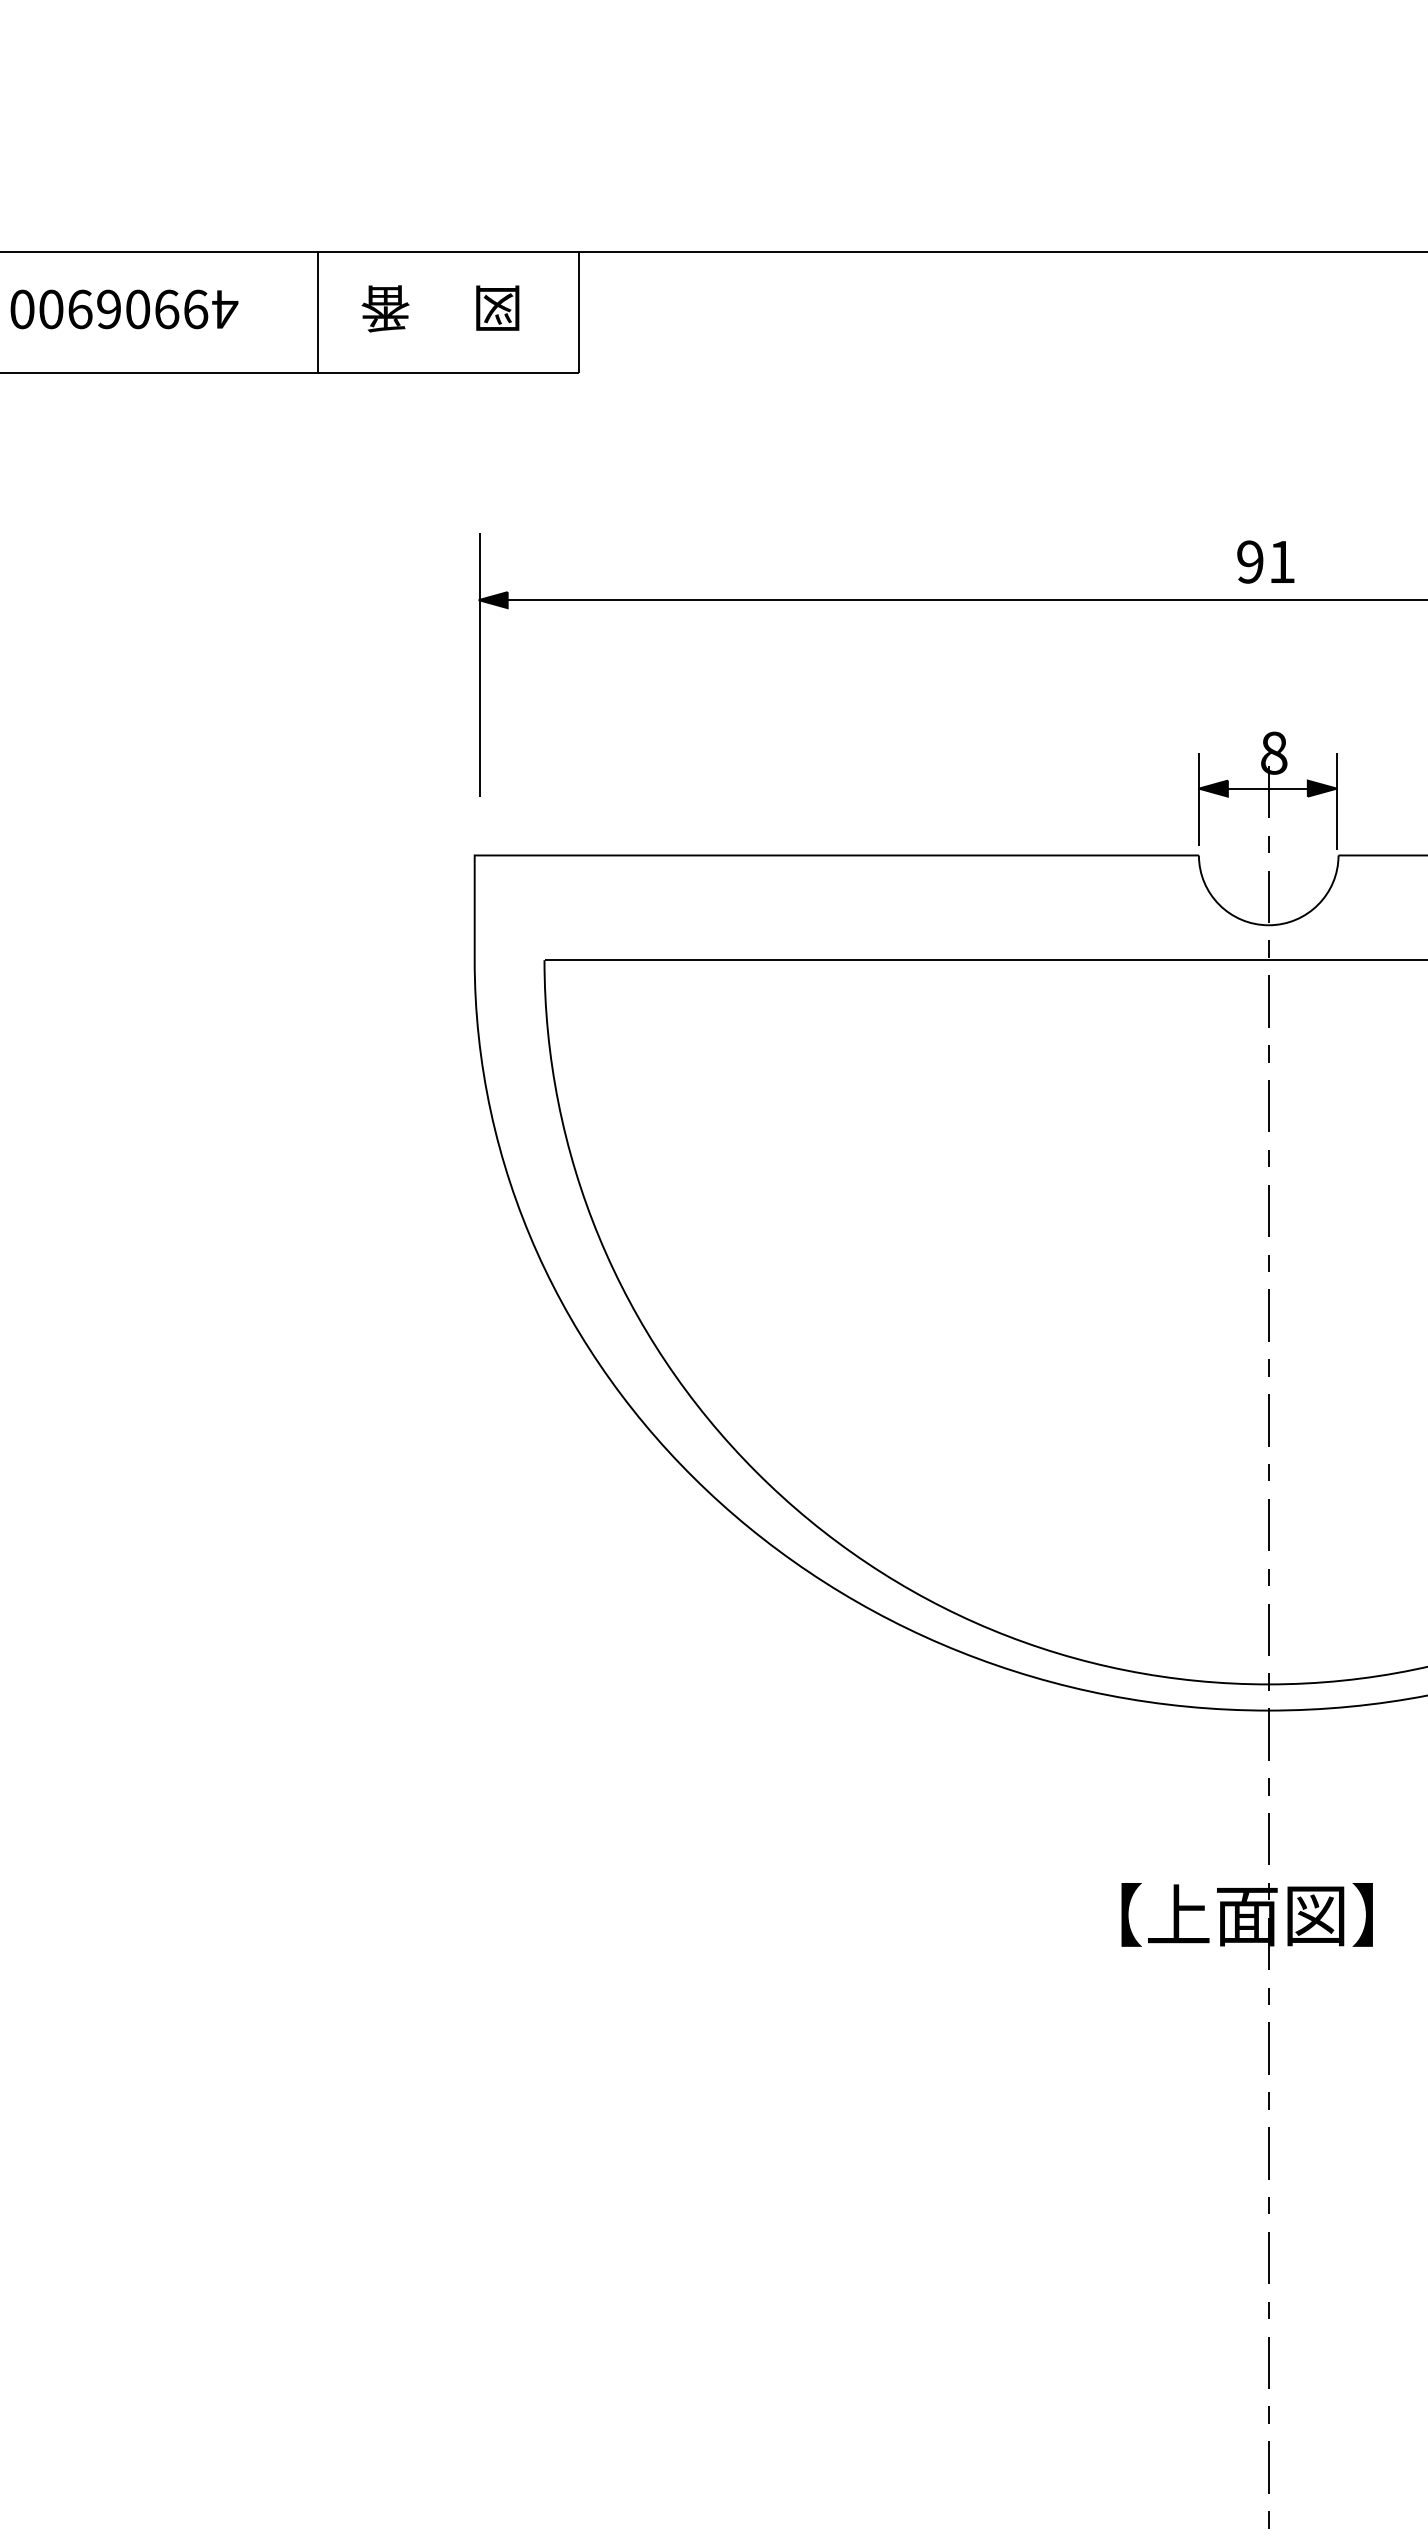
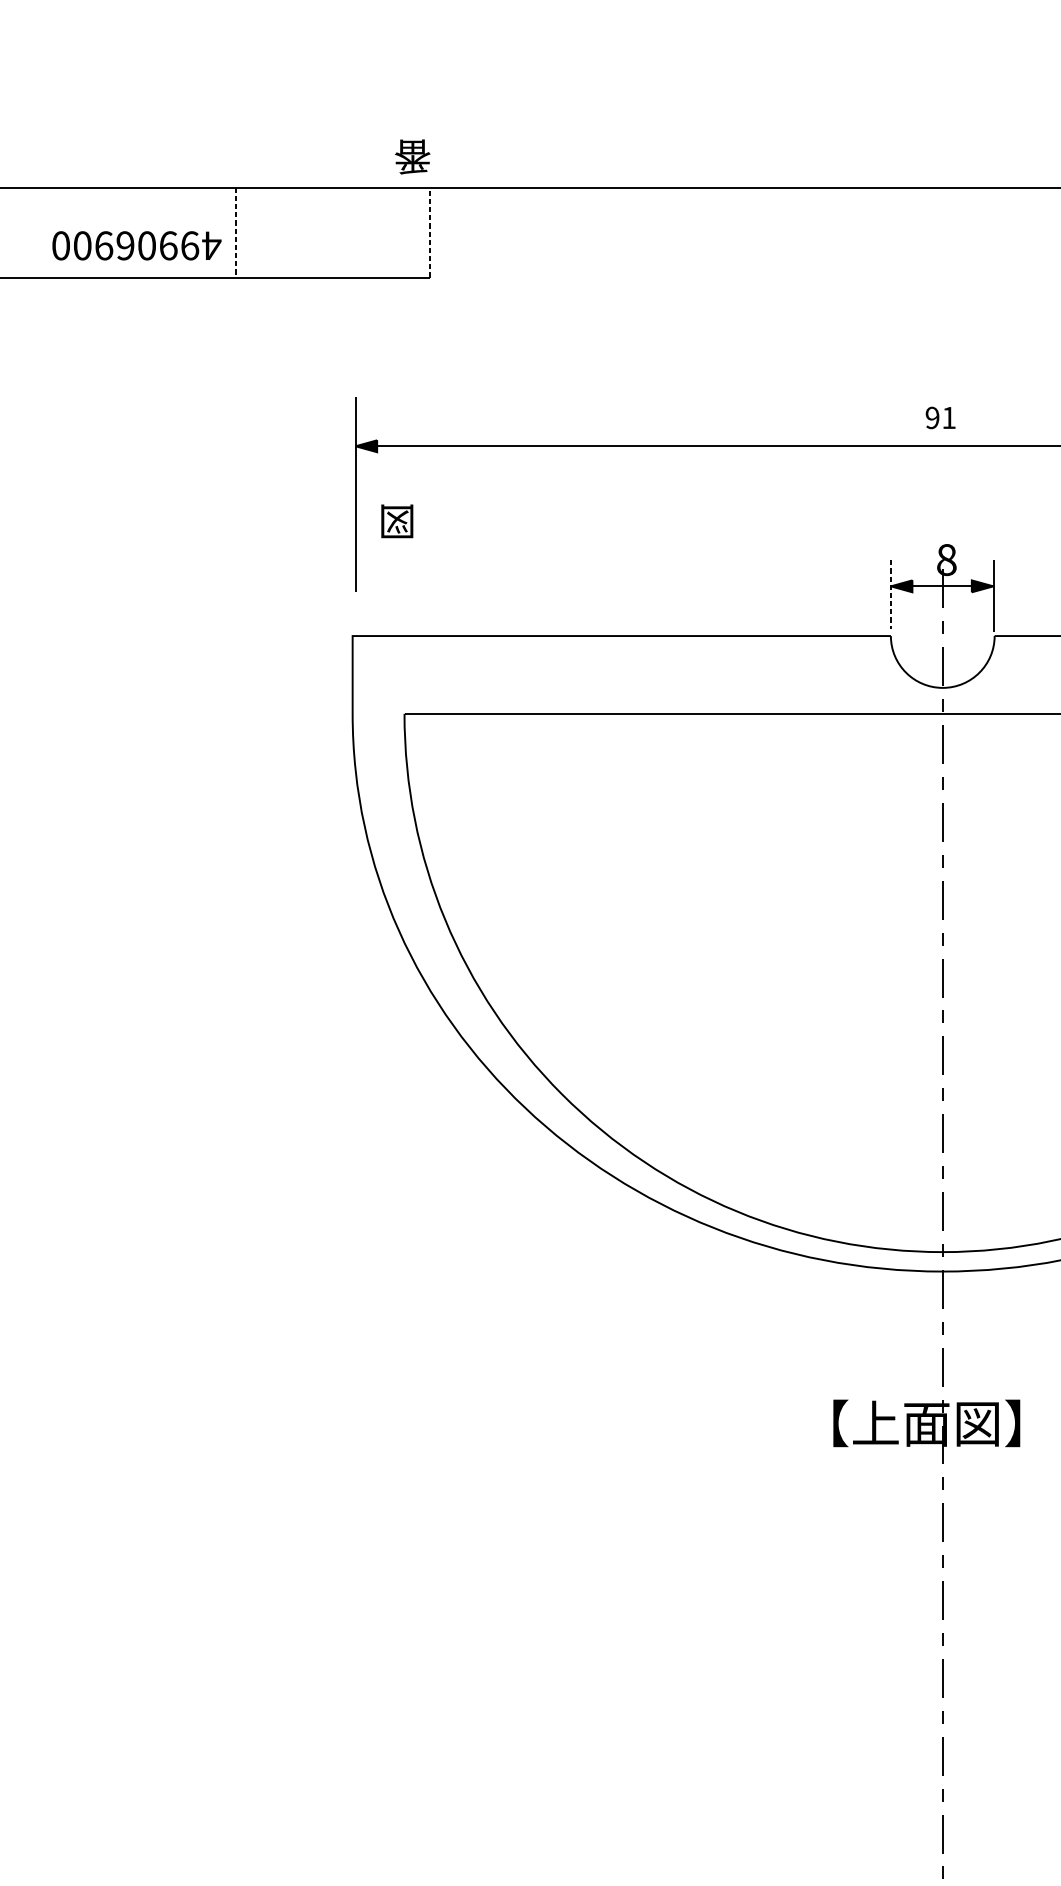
part: (497, 307) -> (397, 520), moved
part: (385, 308) -> (412, 156), moved
part: (124, 309) -> (136, 245), moved
line: (317, 312) -> (235, 232), solid -> dashed
line: (579, 312) -> (430, 232), solid -> dashed
part: (1265, 561) -> (940, 417), size x0.7
line: (1198, 799) -> (890, 594), solid -> dashed

